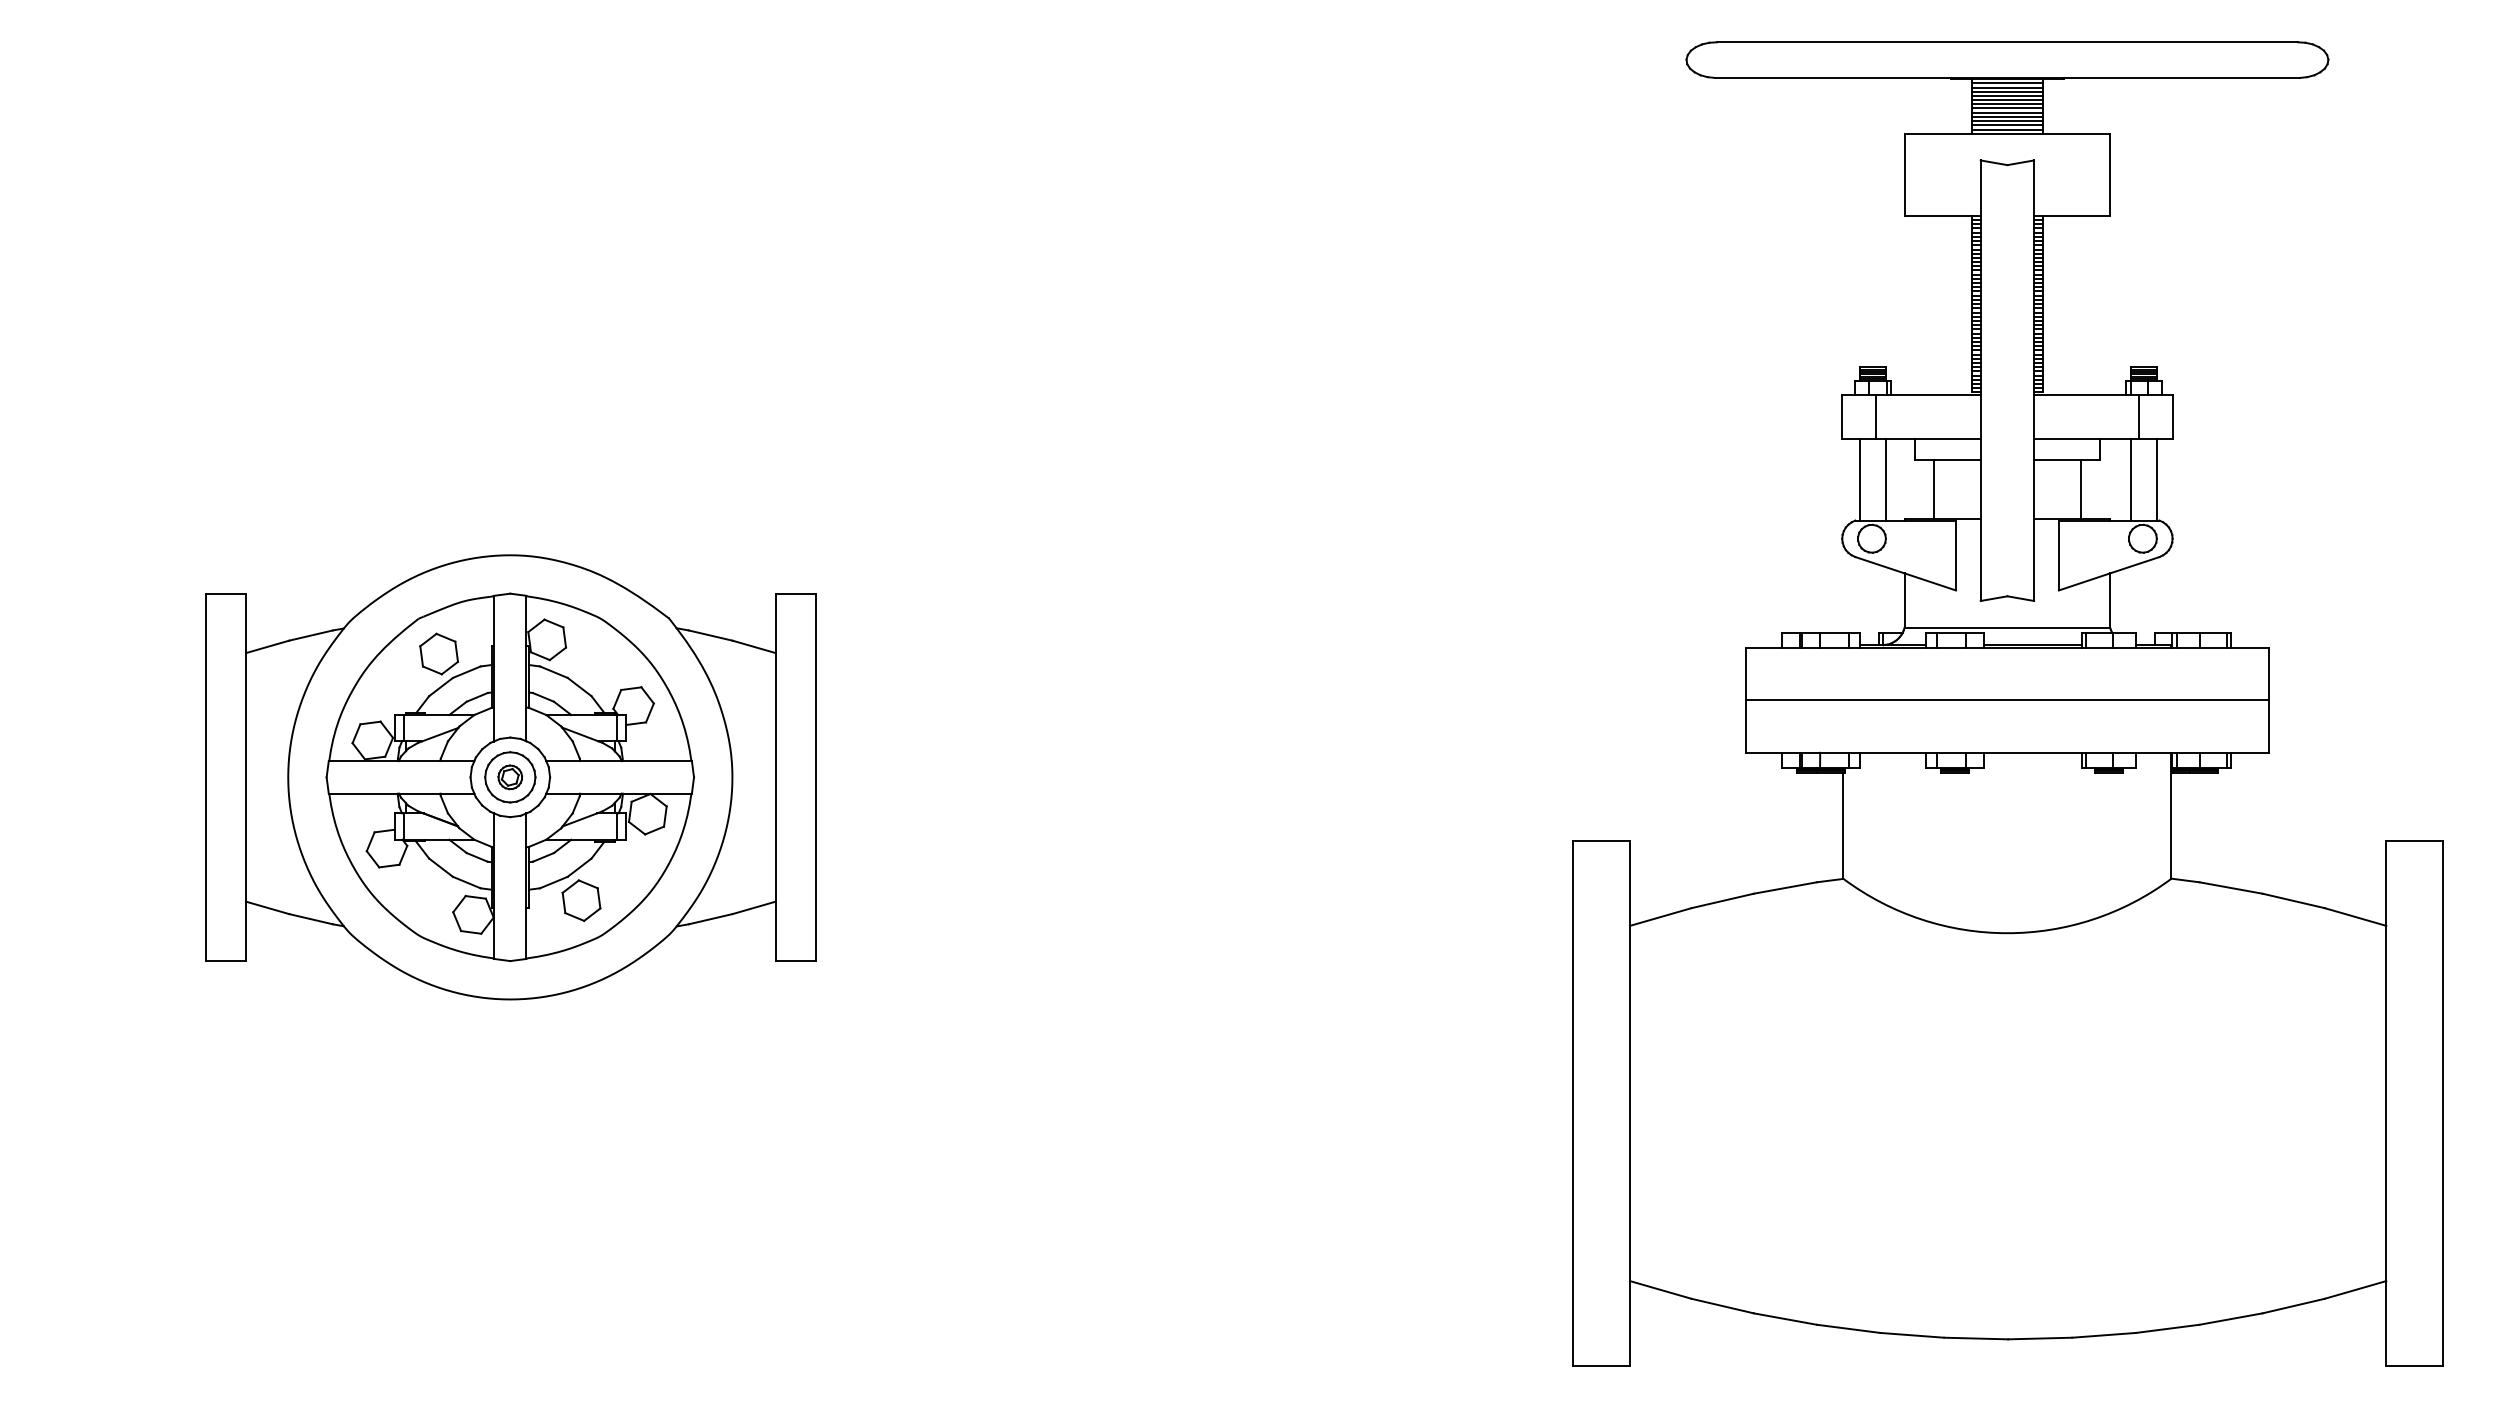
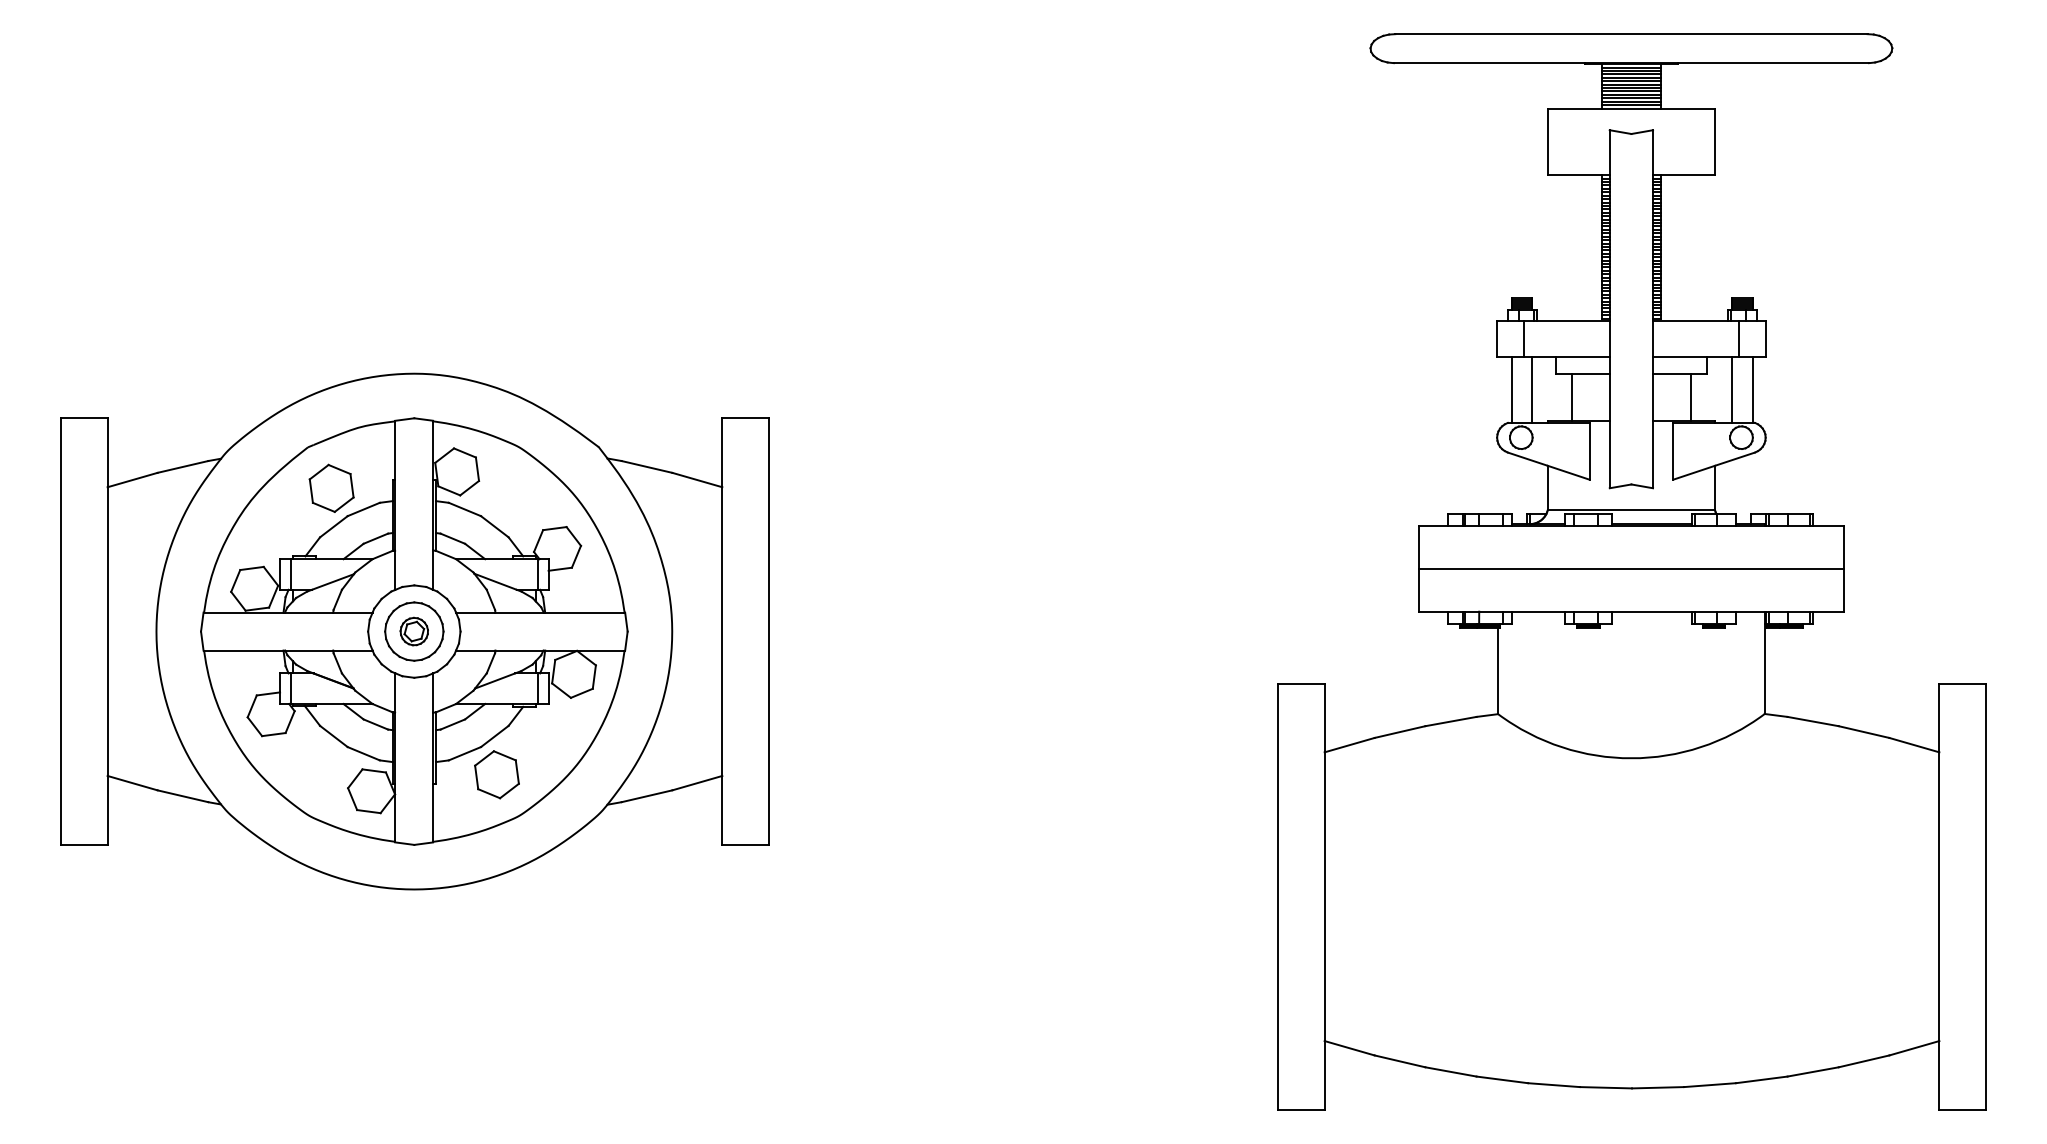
part: (510, 777) -> (414, 631), size x1.43

